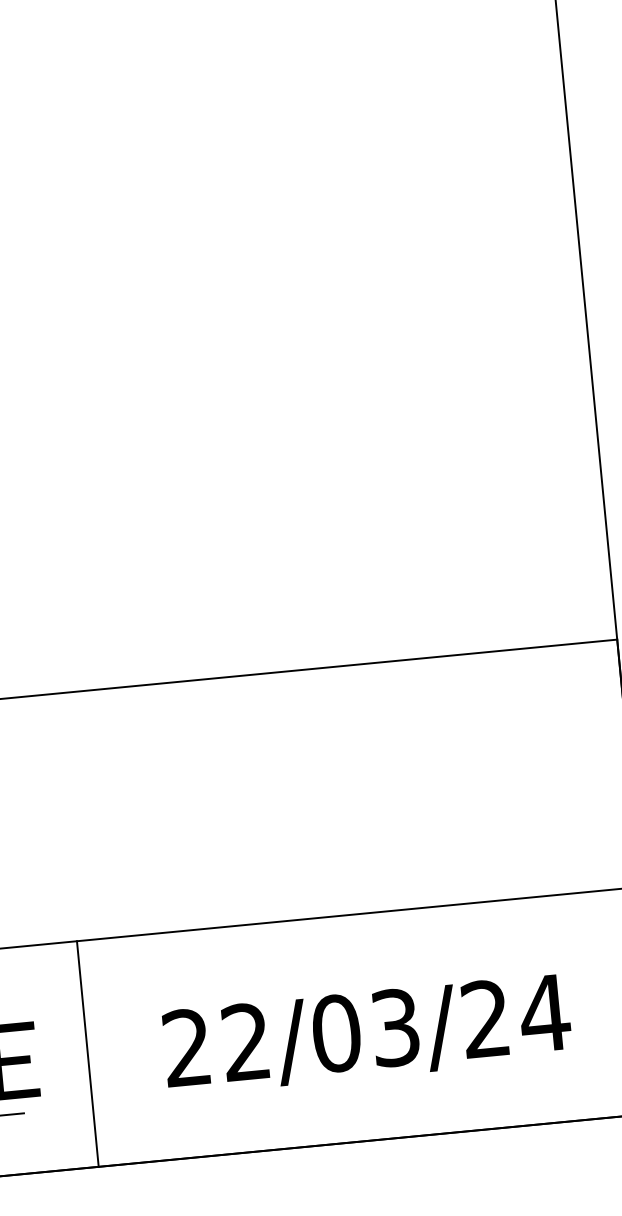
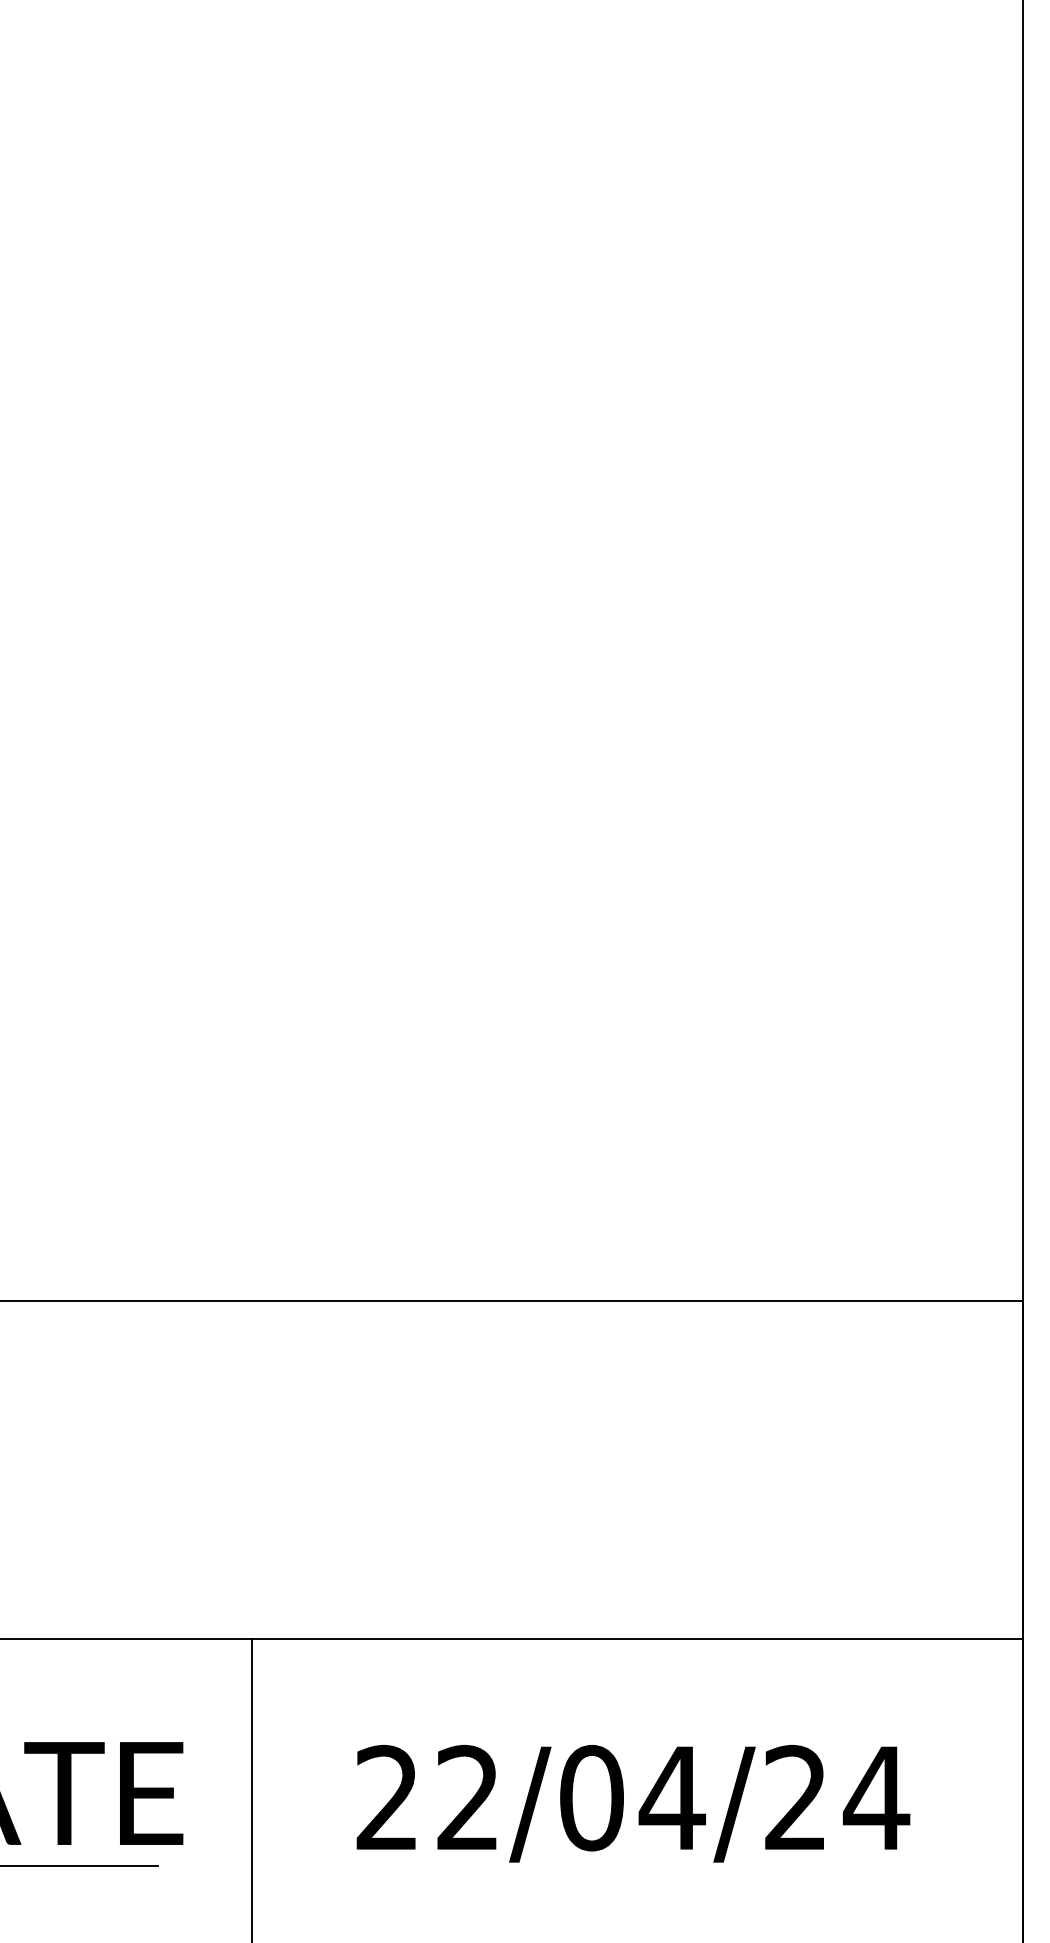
text: (394, 1027) -> (671, 1797), 22/03/24 -> 22/04/24

